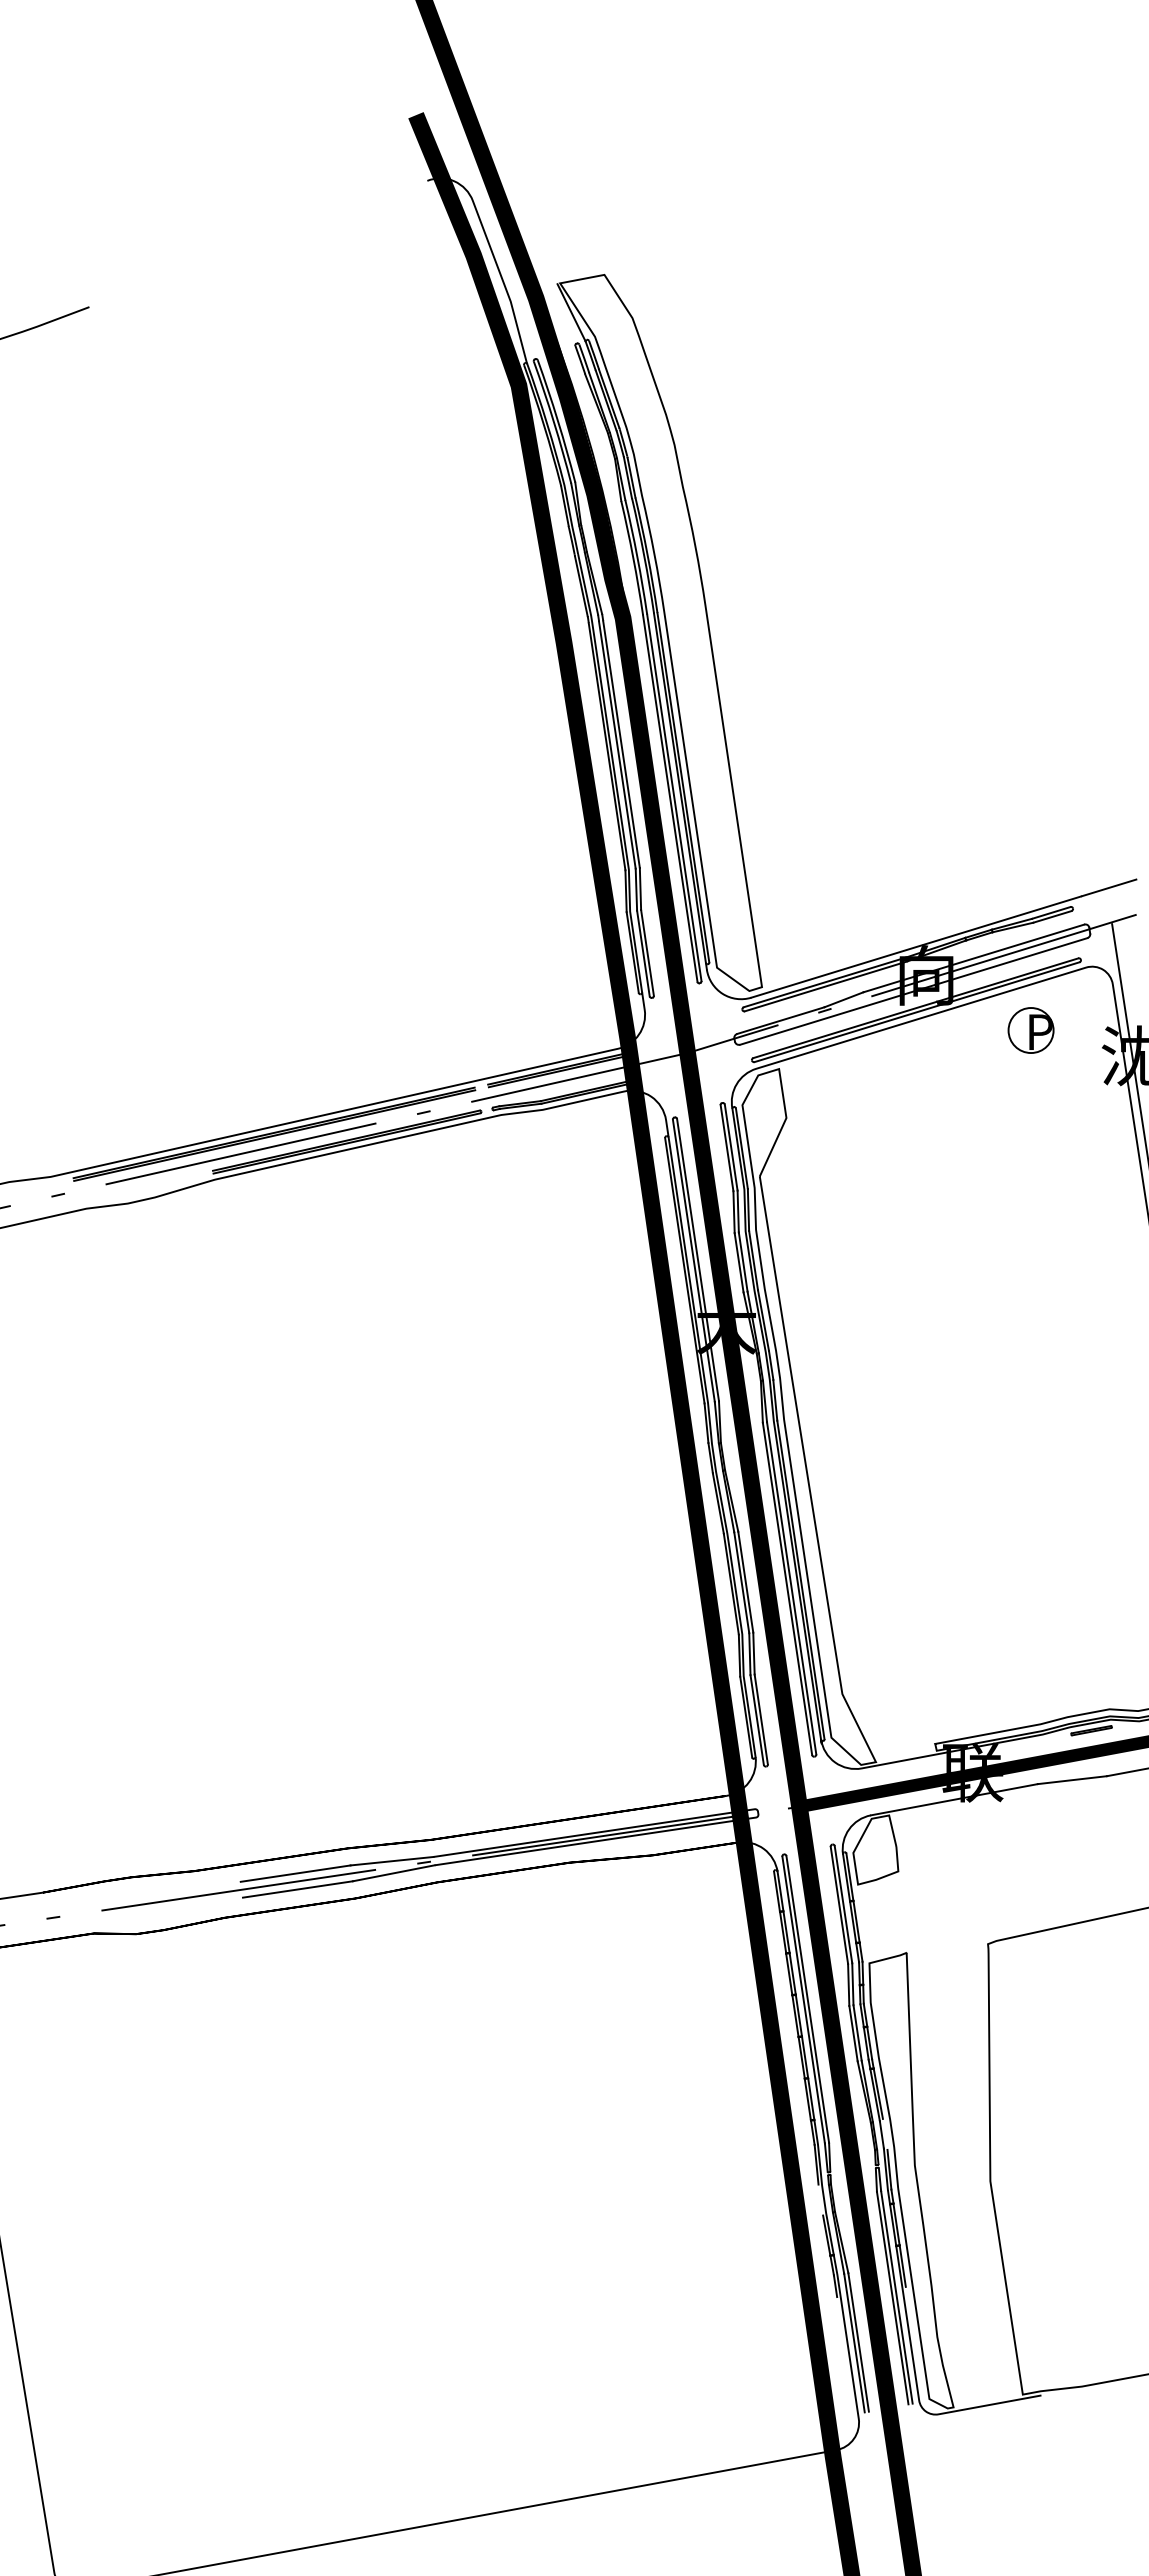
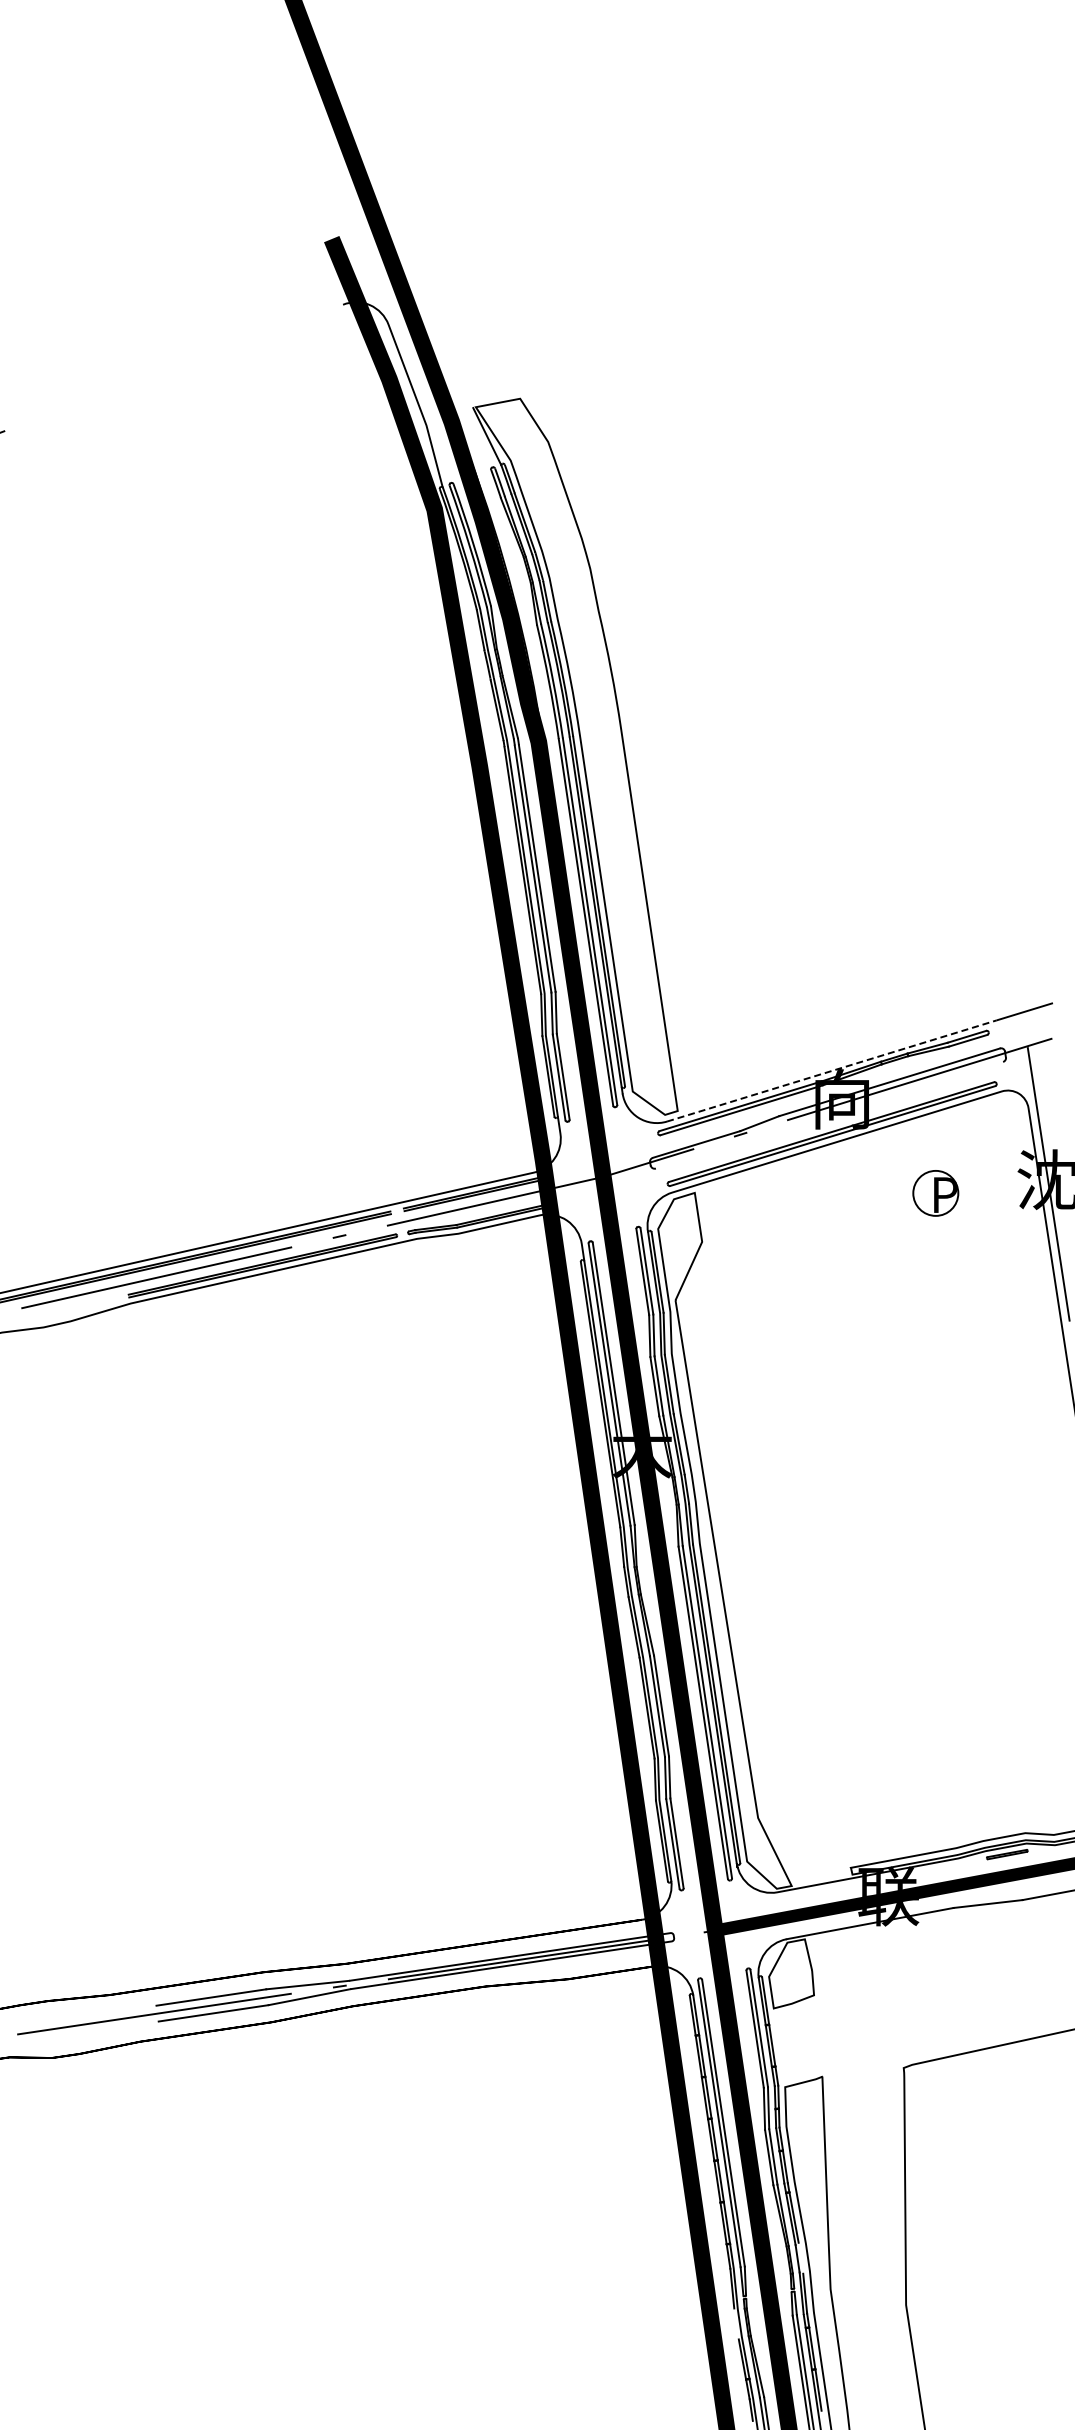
line: (916, 946) -> (832, 1070), solid -> dashed
line: (913, 991) -> (829, 1115), removed
part: (1030, 1030) -> (935, 1193), moved

